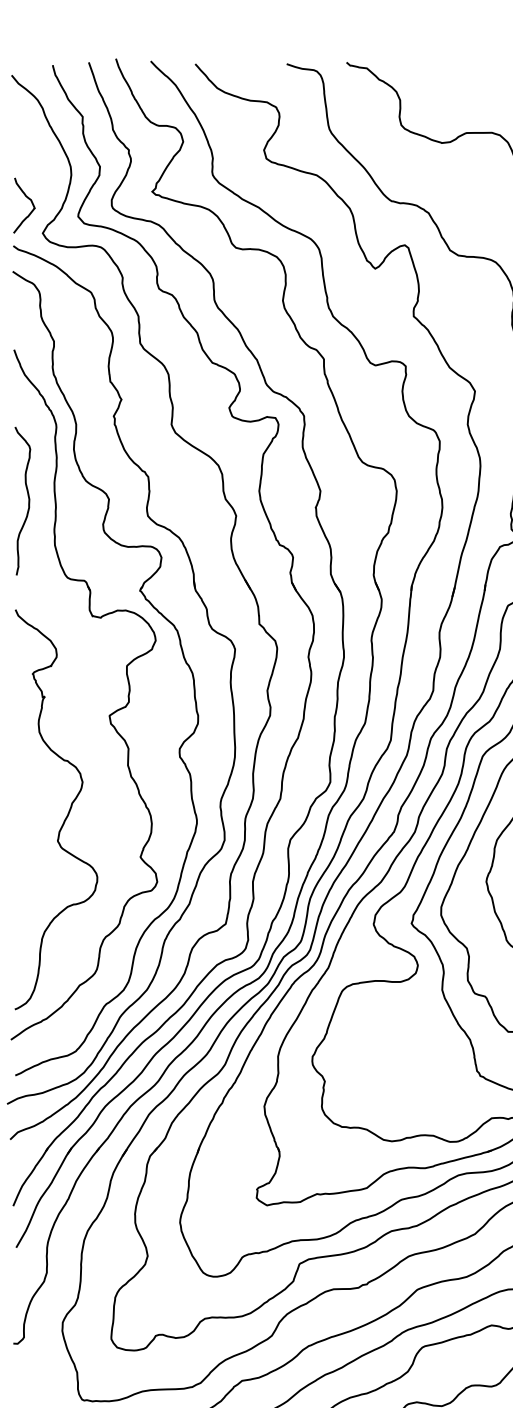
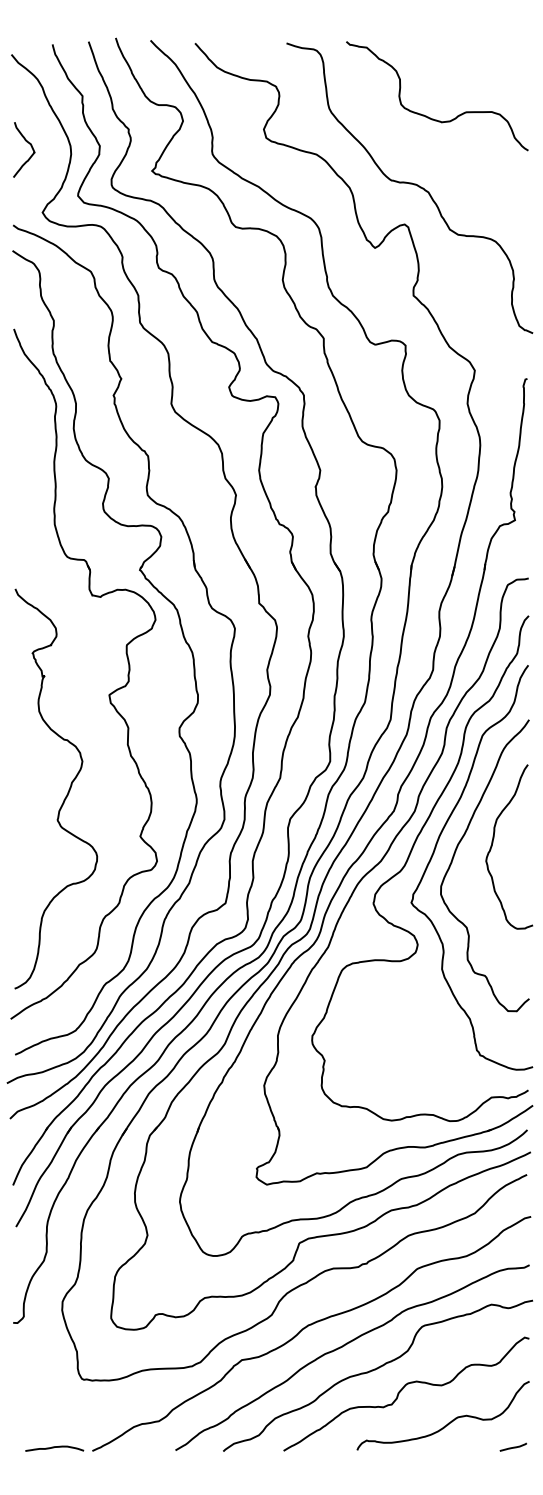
curve: (30, 202) -> (30, 146), moved
curve: (28, 501) -> (28, 480), removed

